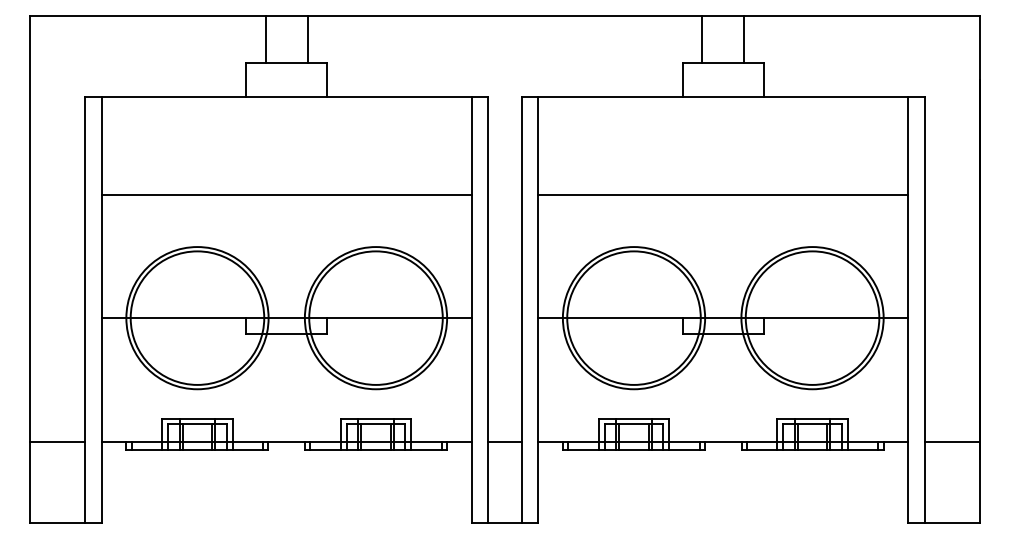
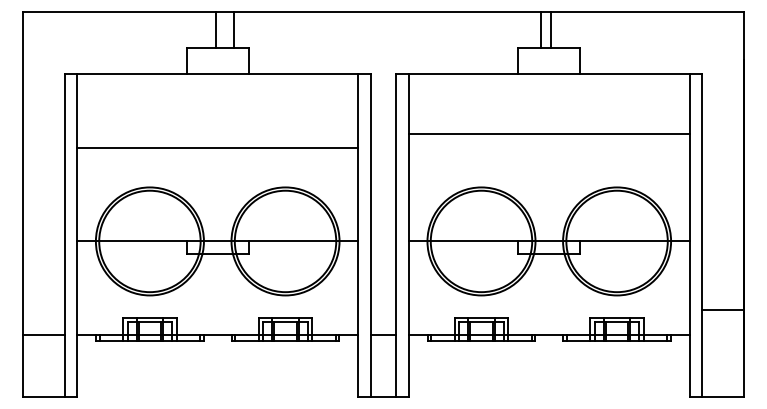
line: (265, 39) -> (216, 29), moved
line: (702, 39) -> (550, 29), moved
line: (744, 39) -> (541, 29), moved
line: (723, 194) -> (549, 133), moved
line: (951, 441) -> (722, 310), moved

